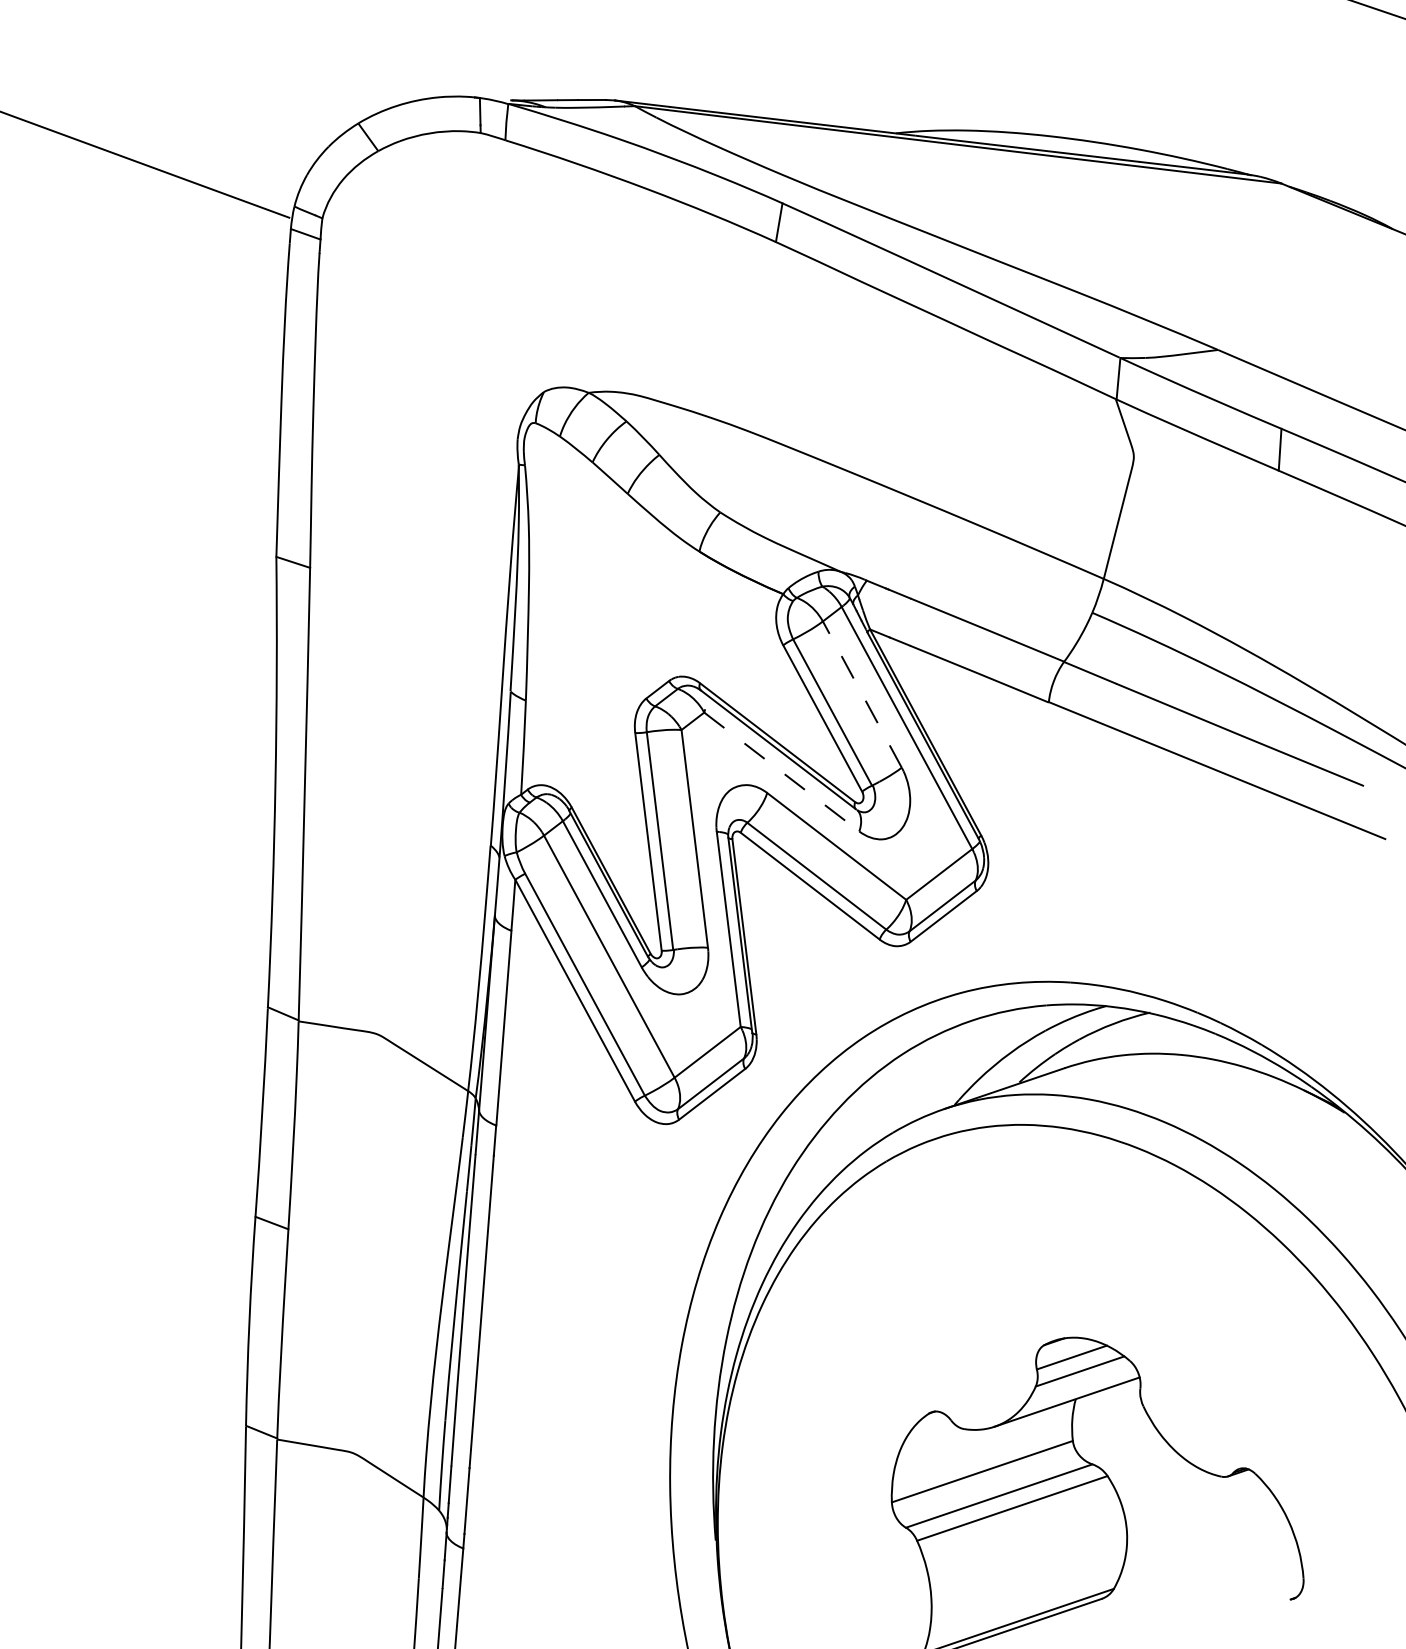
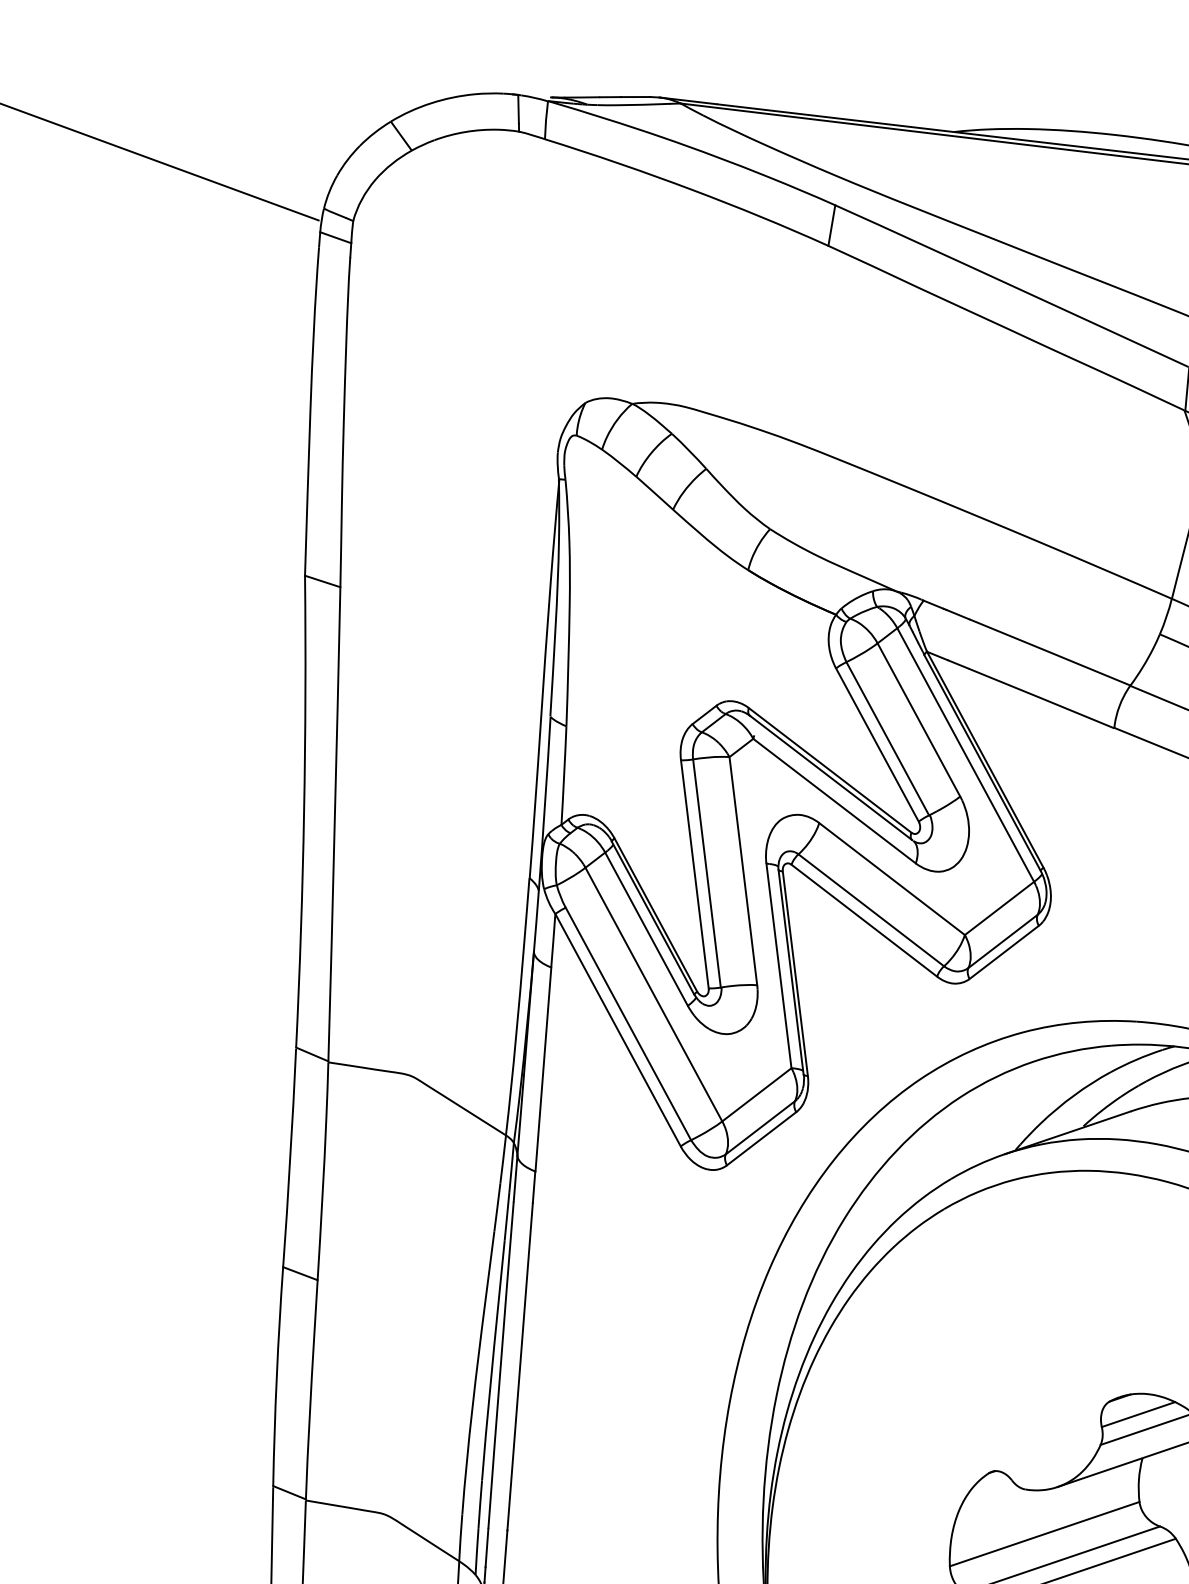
line: (862, 694) -> (919, 719), dashed -> solid
line: (781, 772) -> (834, 801), dashed -> solid

